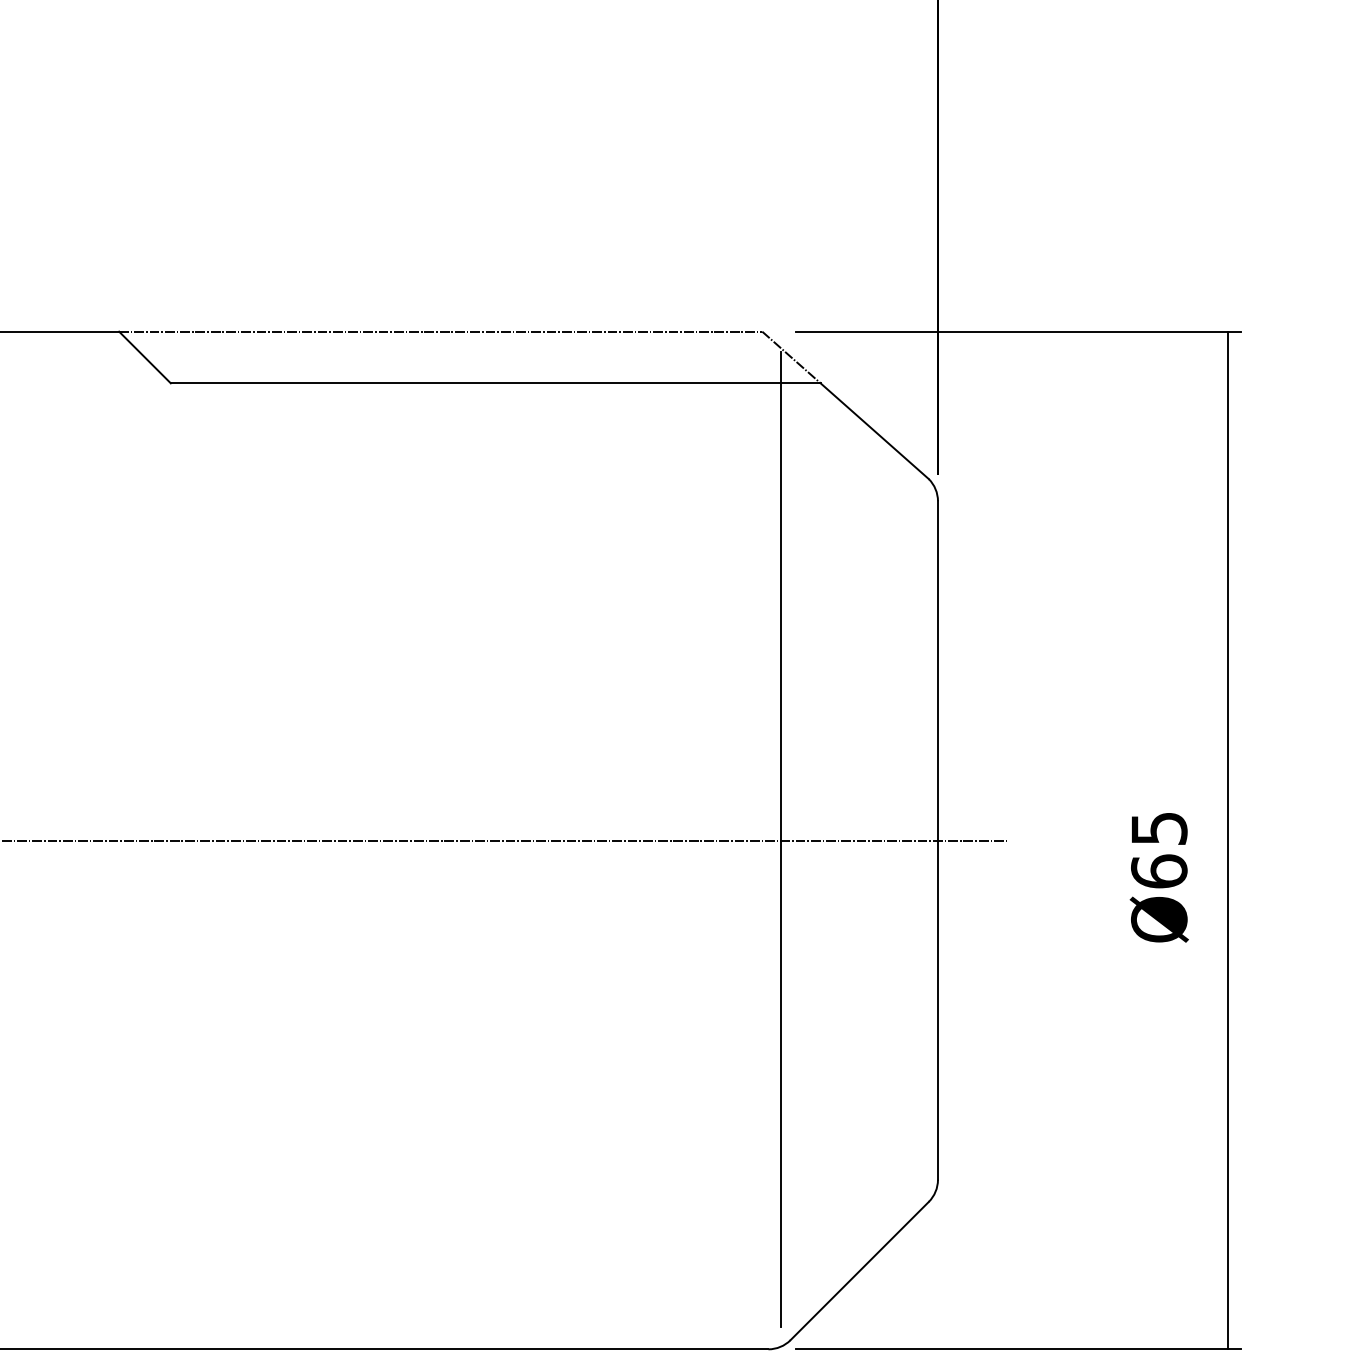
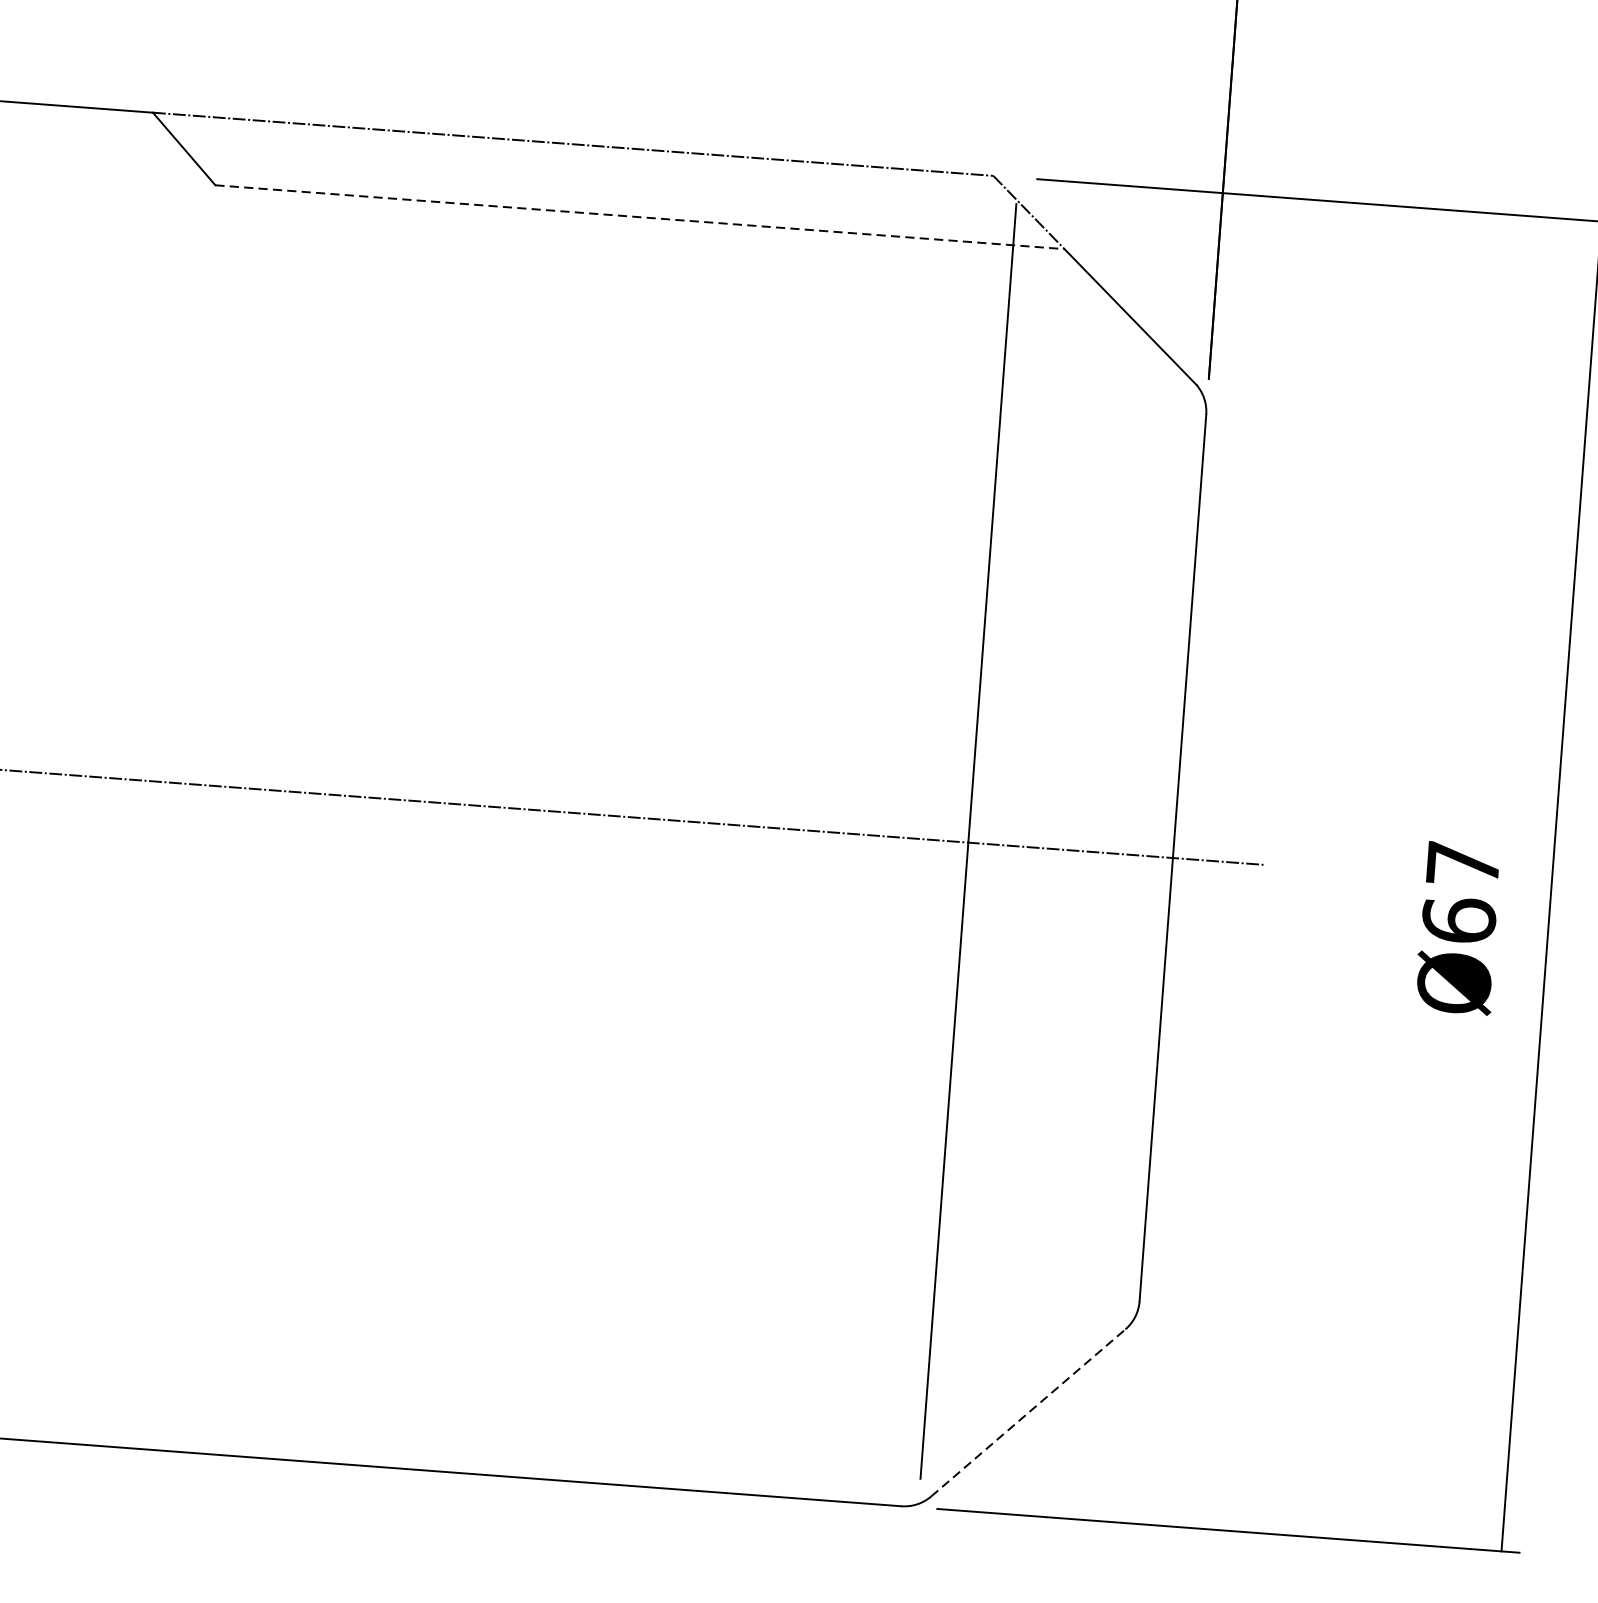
line: (495, 383) -> (639, 217), solid -> dashed
text: (1159, 828) -> (1463, 864), Ø65 -> Ø67
line: (859, 1271) -> (1028, 1413), solid -> dashed

